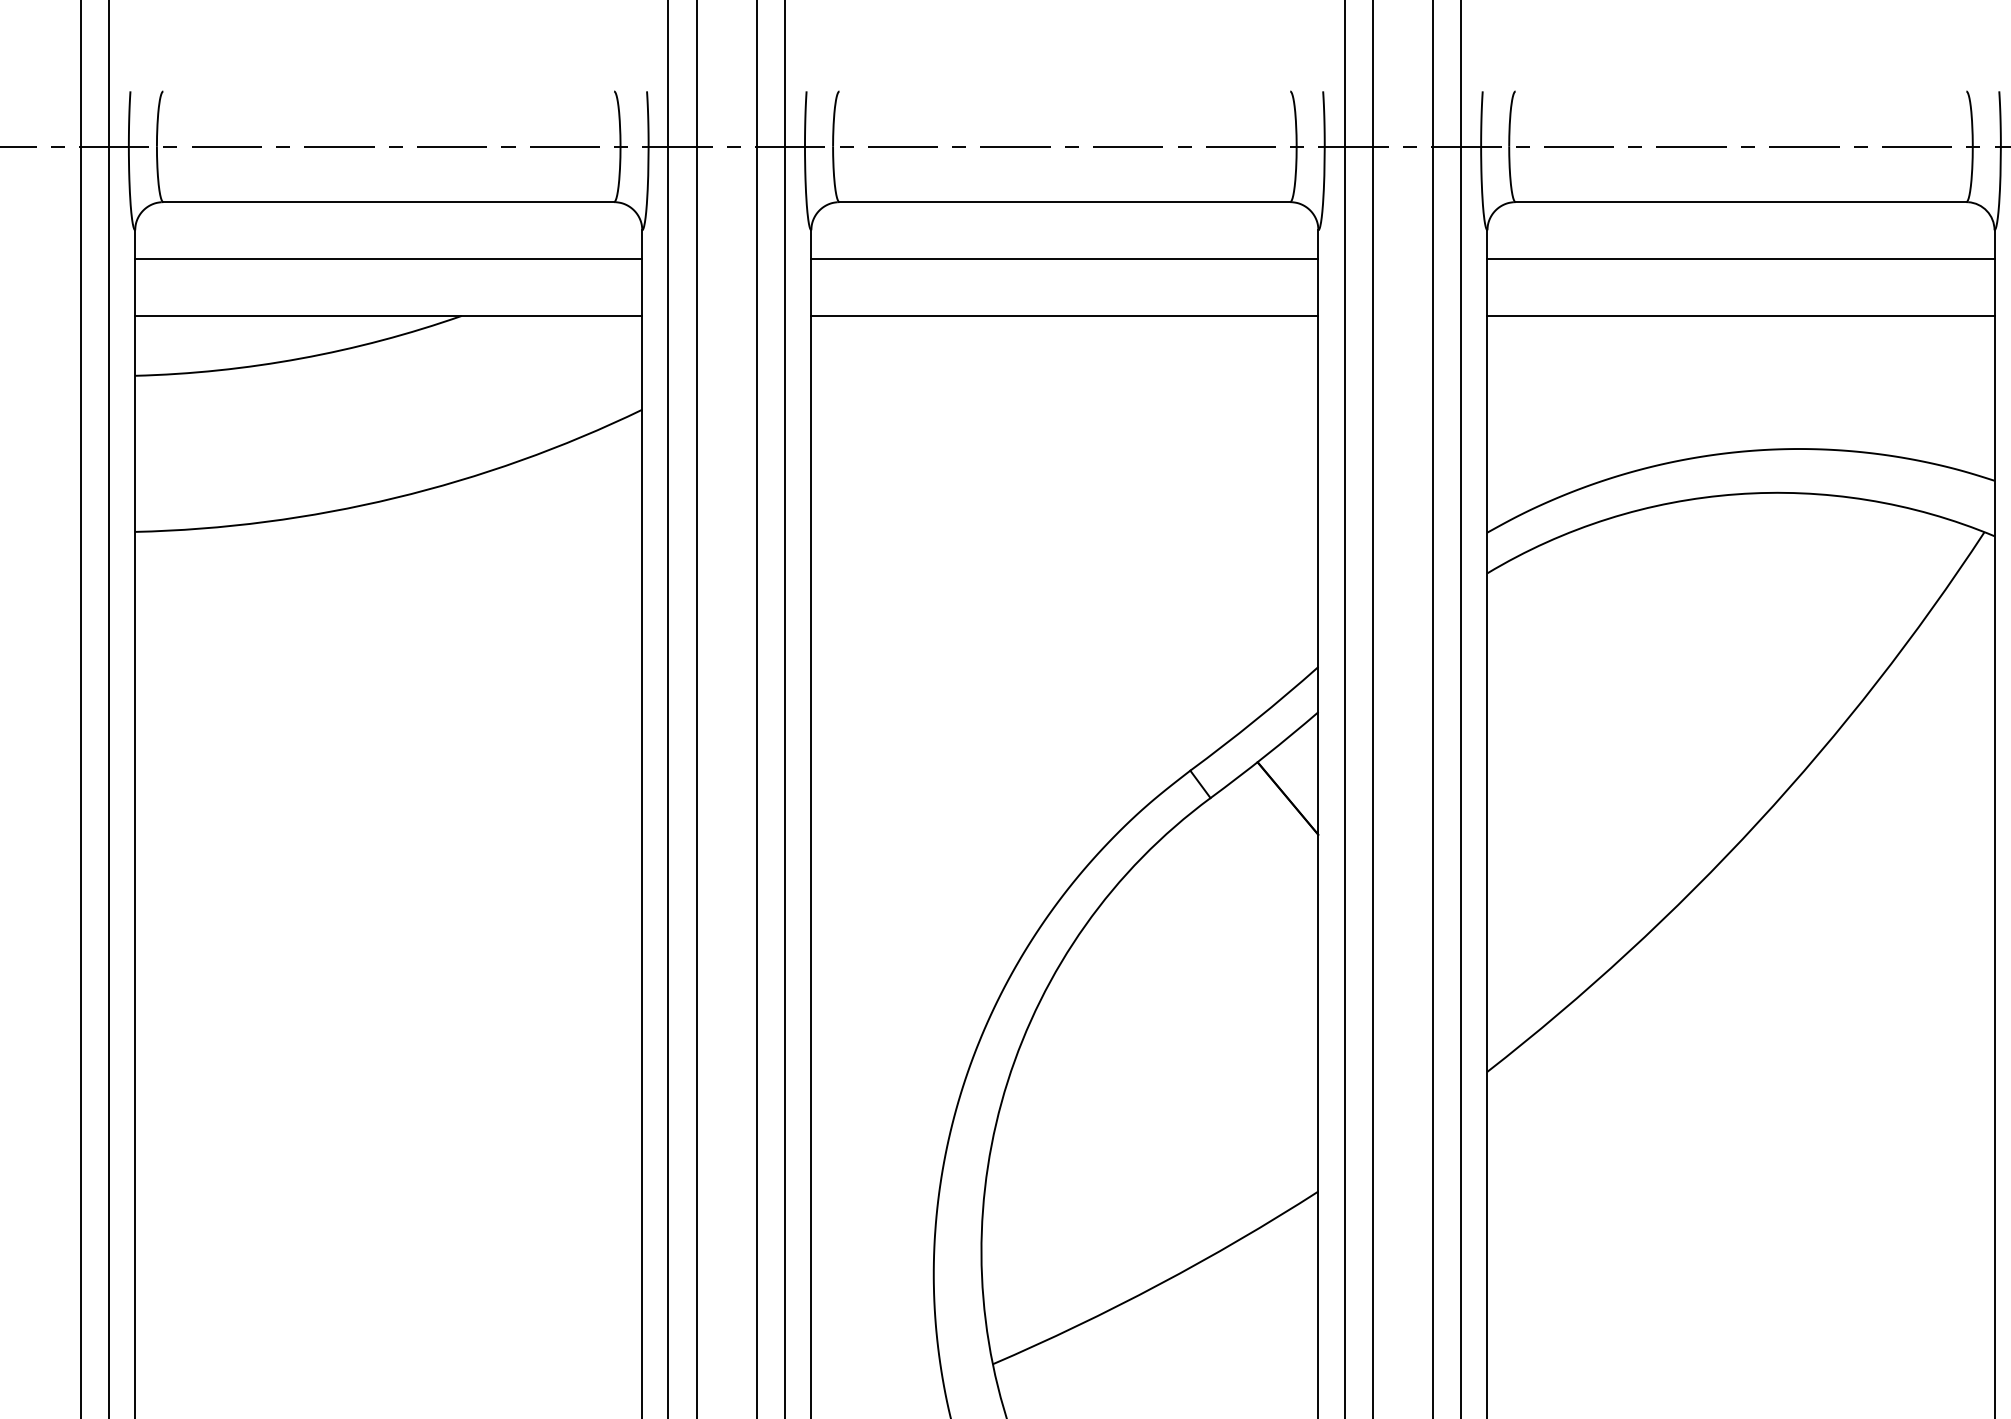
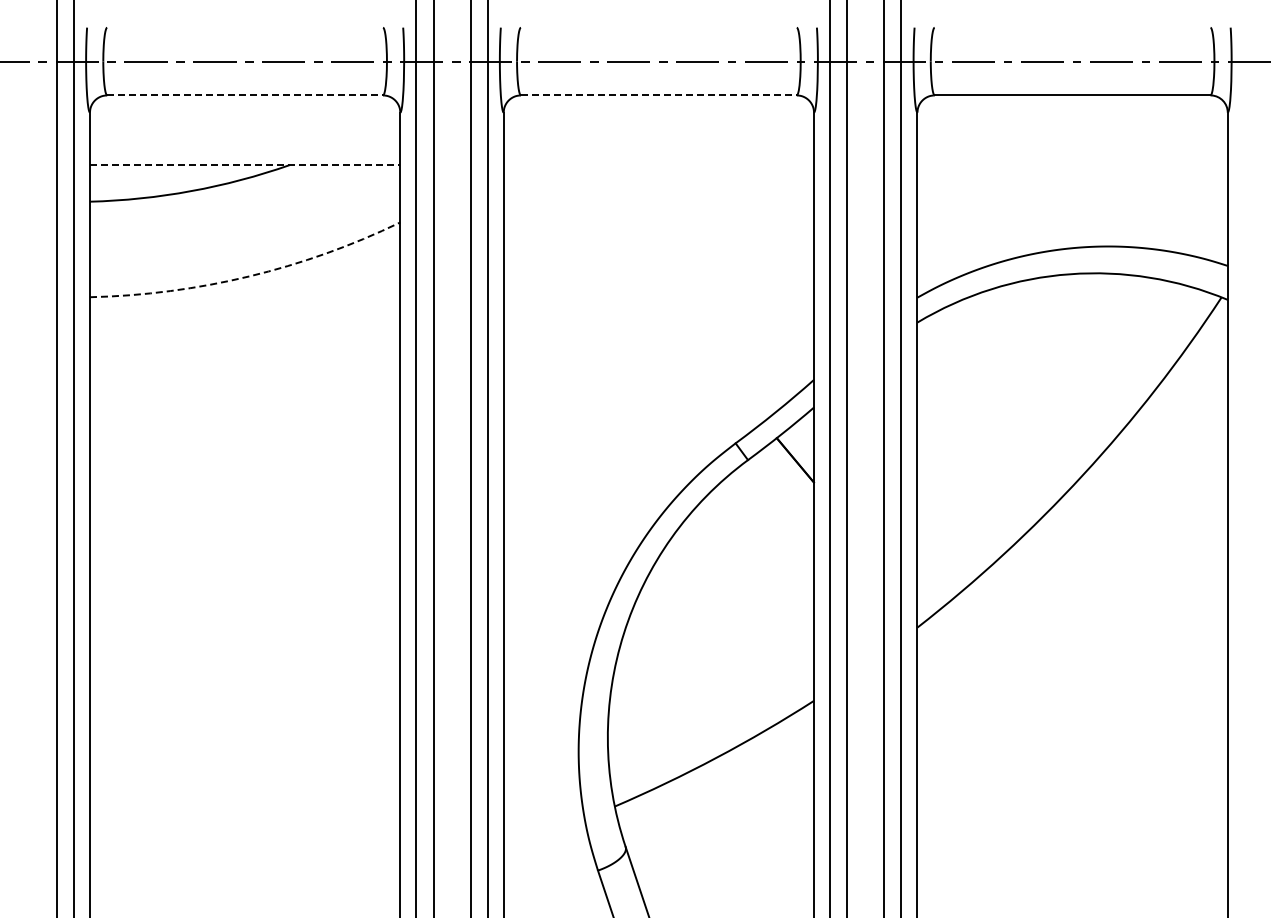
line: (389, 202) -> (245, 95), solid -> dashed
line: (1064, 202) -> (658, 95), solid -> dashed
line: (387, 259) -> (244, 130), removed
line: (1064, 259) -> (658, 130), removed
line: (1740, 259) -> (1072, 130), removed
line: (389, 315) -> (245, 164), solid -> dashed
line: (1064, 315) -> (658, 164), removed
line: (1740, 315) -> (1072, 164), removed
arc: (395, 498) -> (249, 276), solid -> dashed

